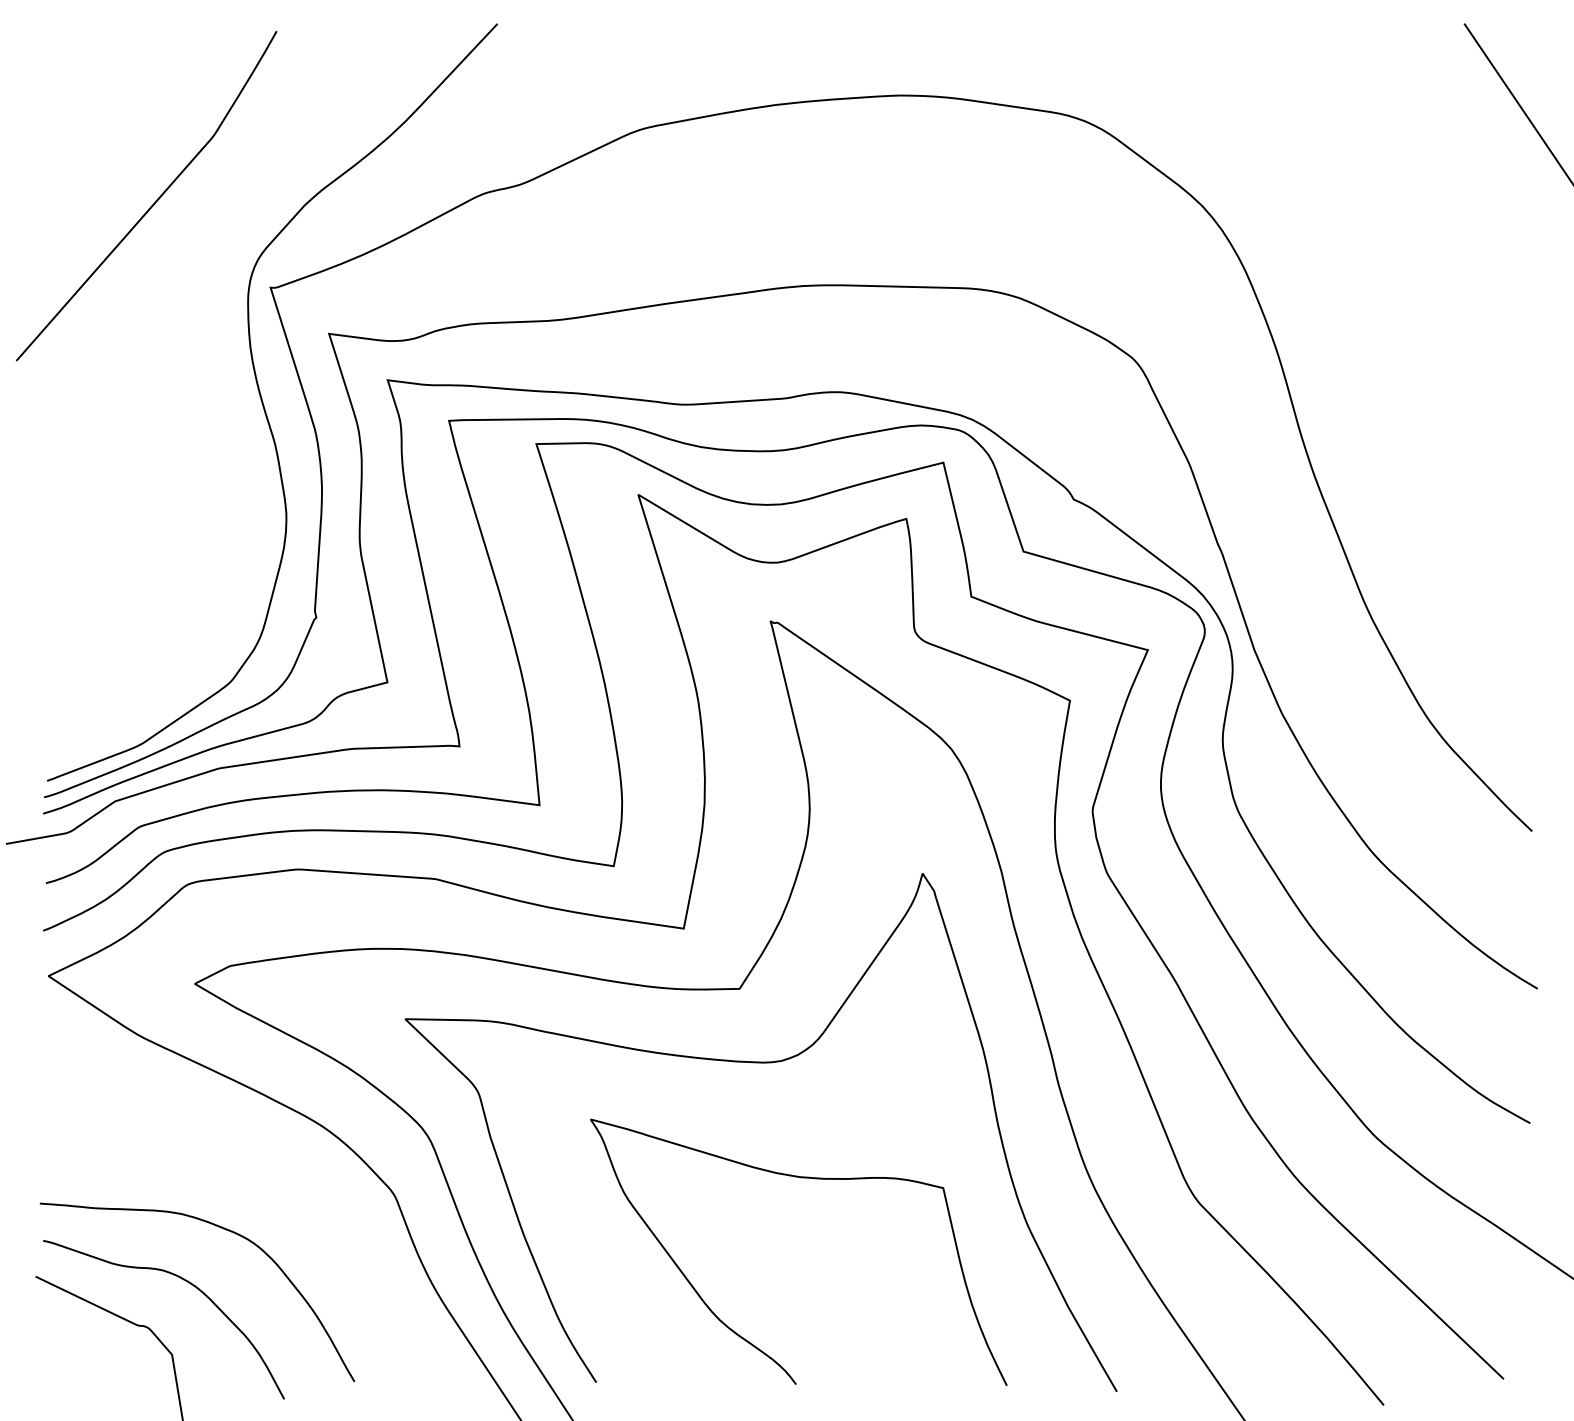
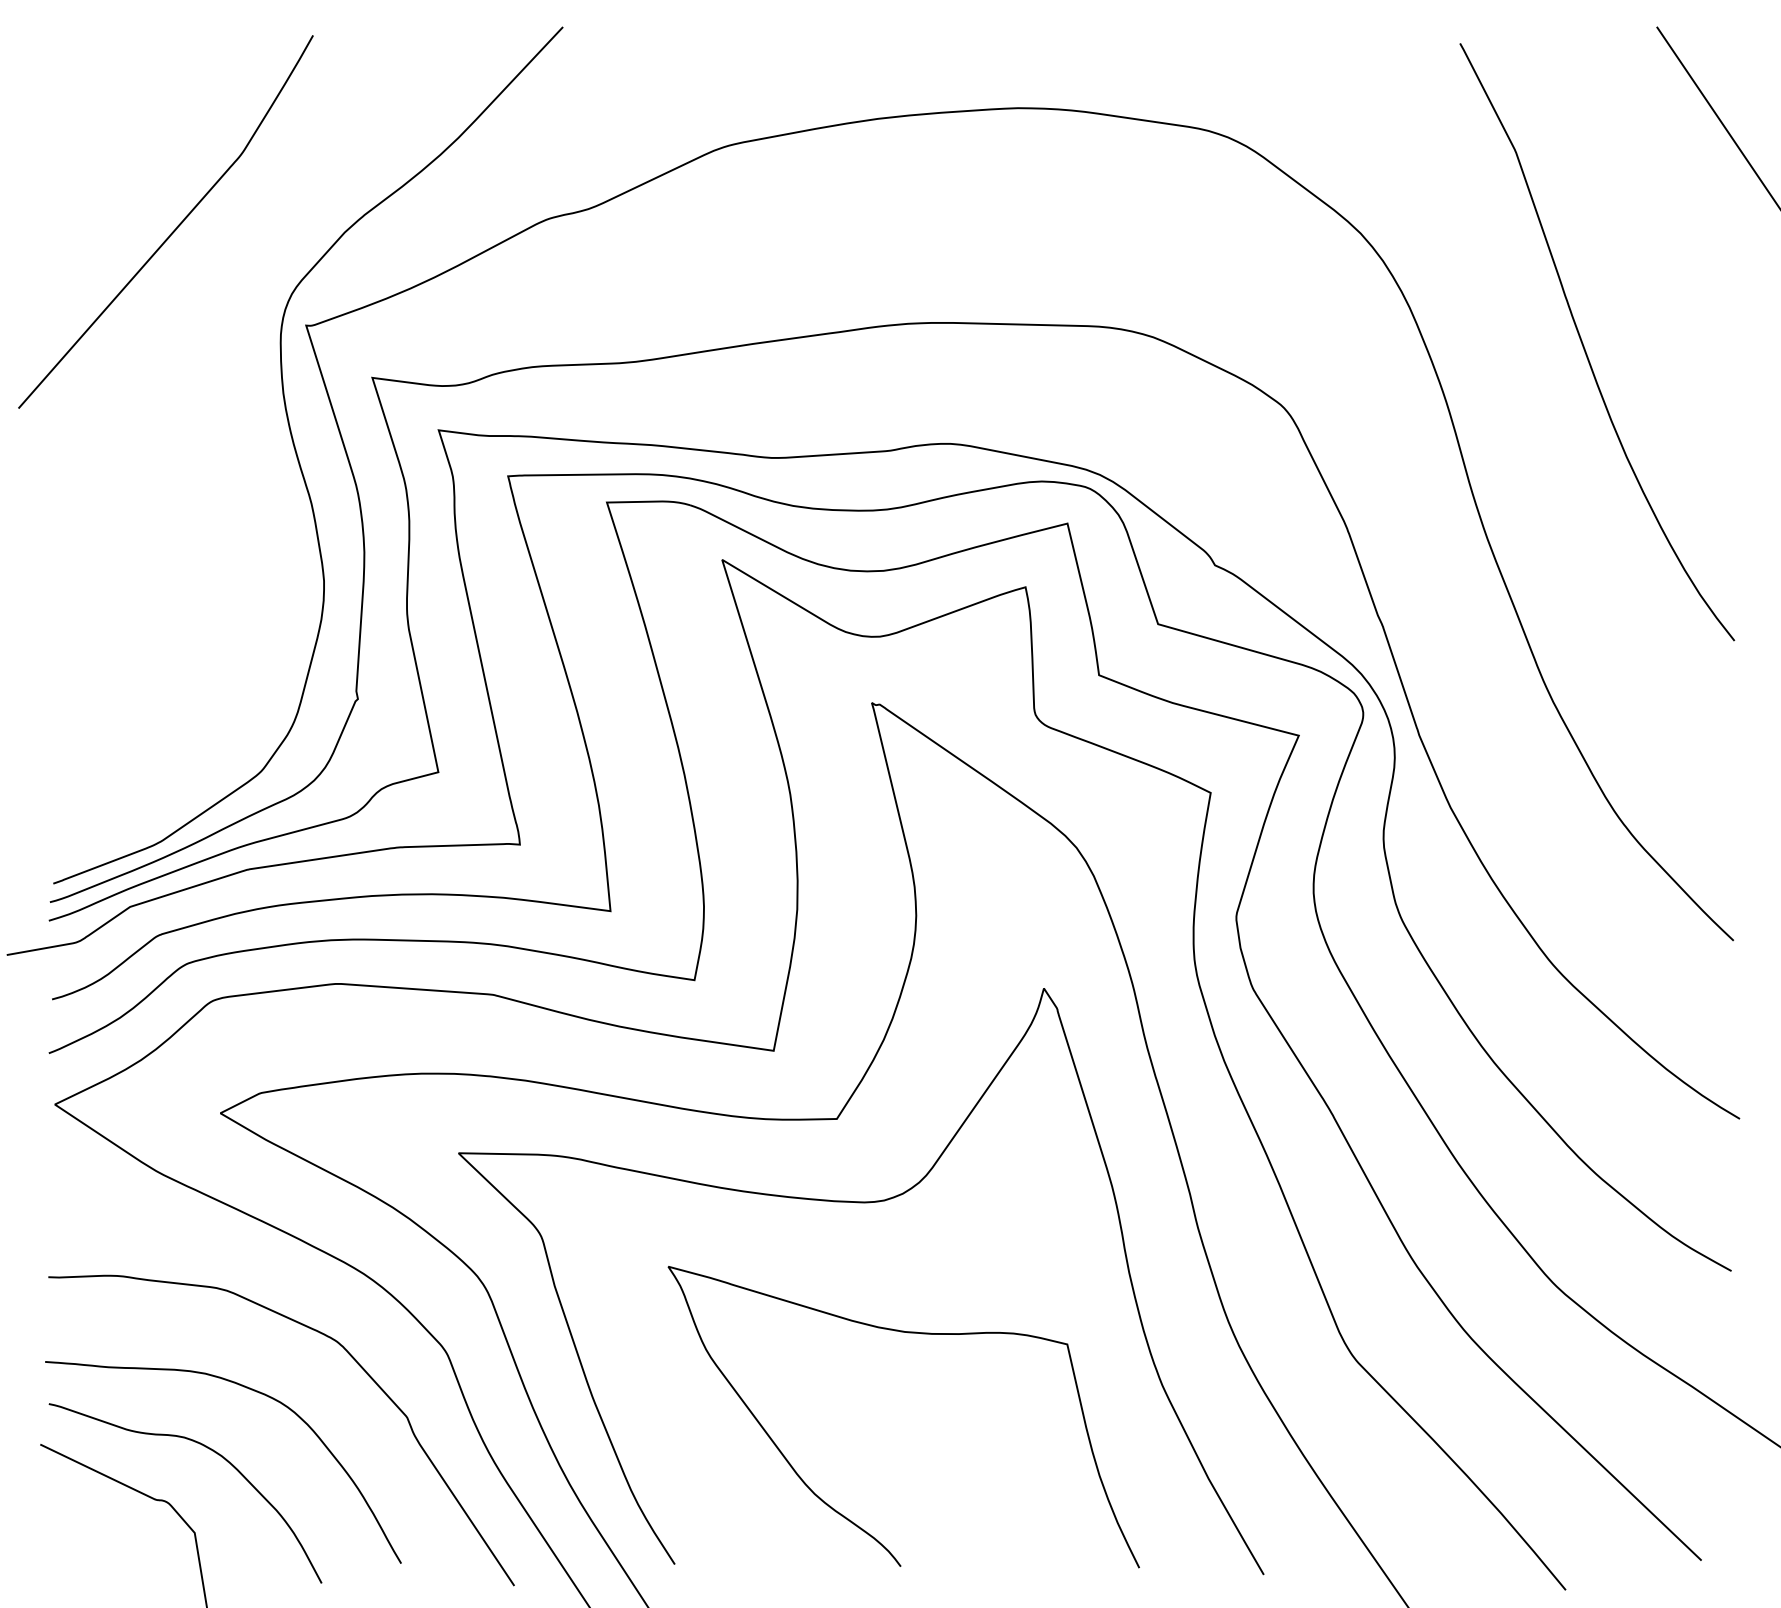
curve: (1400, 305) -> (1584, 345), added
curve: (315, 1205) -> (357, 1364), added

